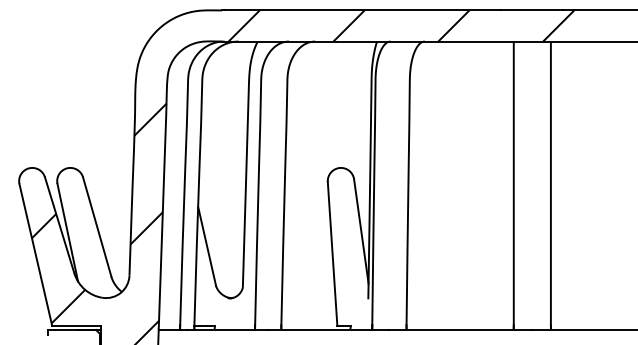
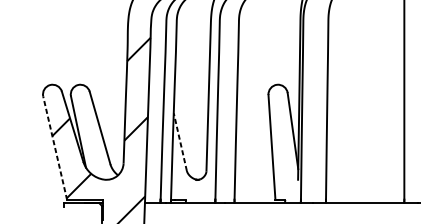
line: (207, 246) -> (180, 142), solid -> dashed
line: (35, 254) -> (54, 147), solid -> dashed

